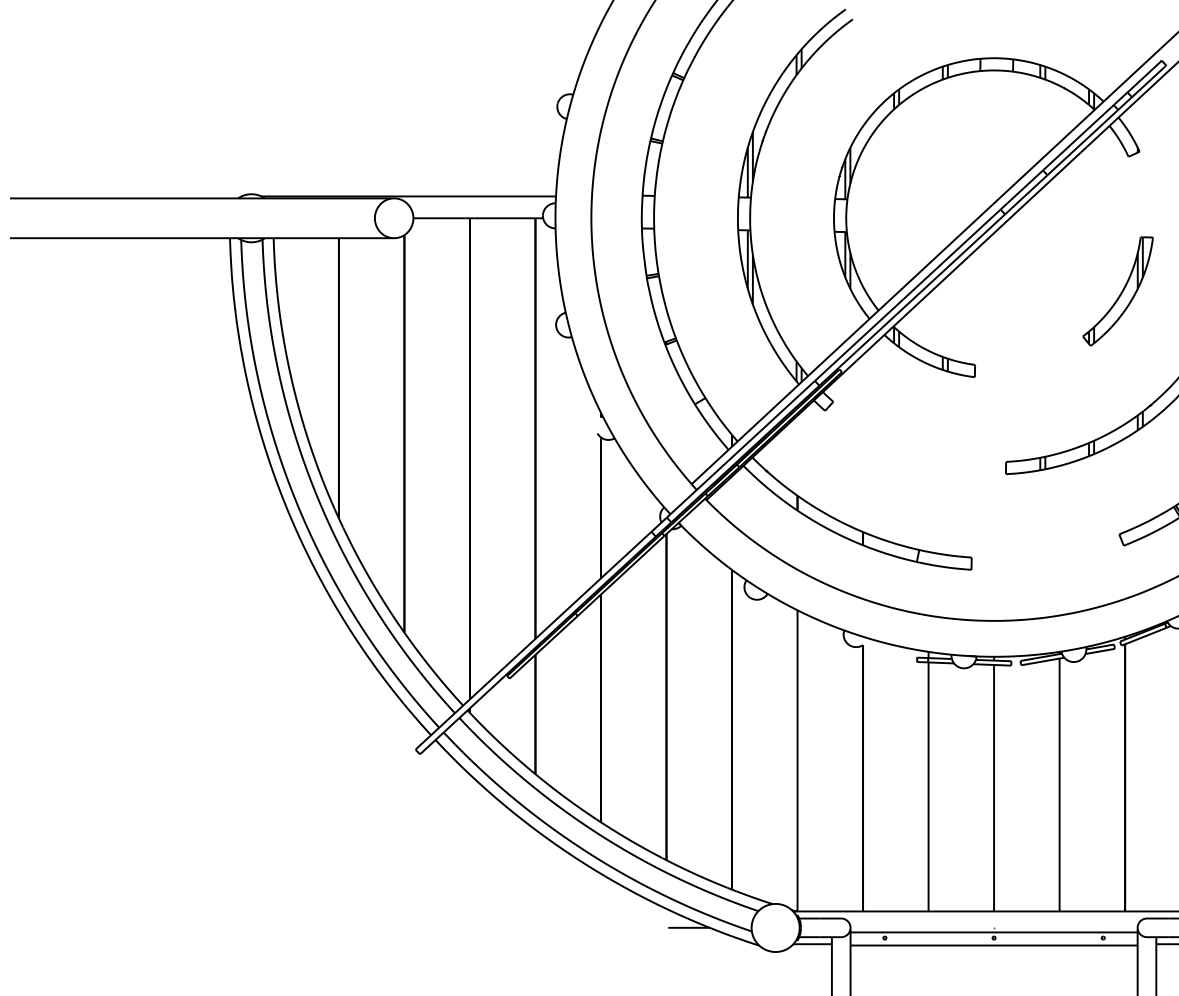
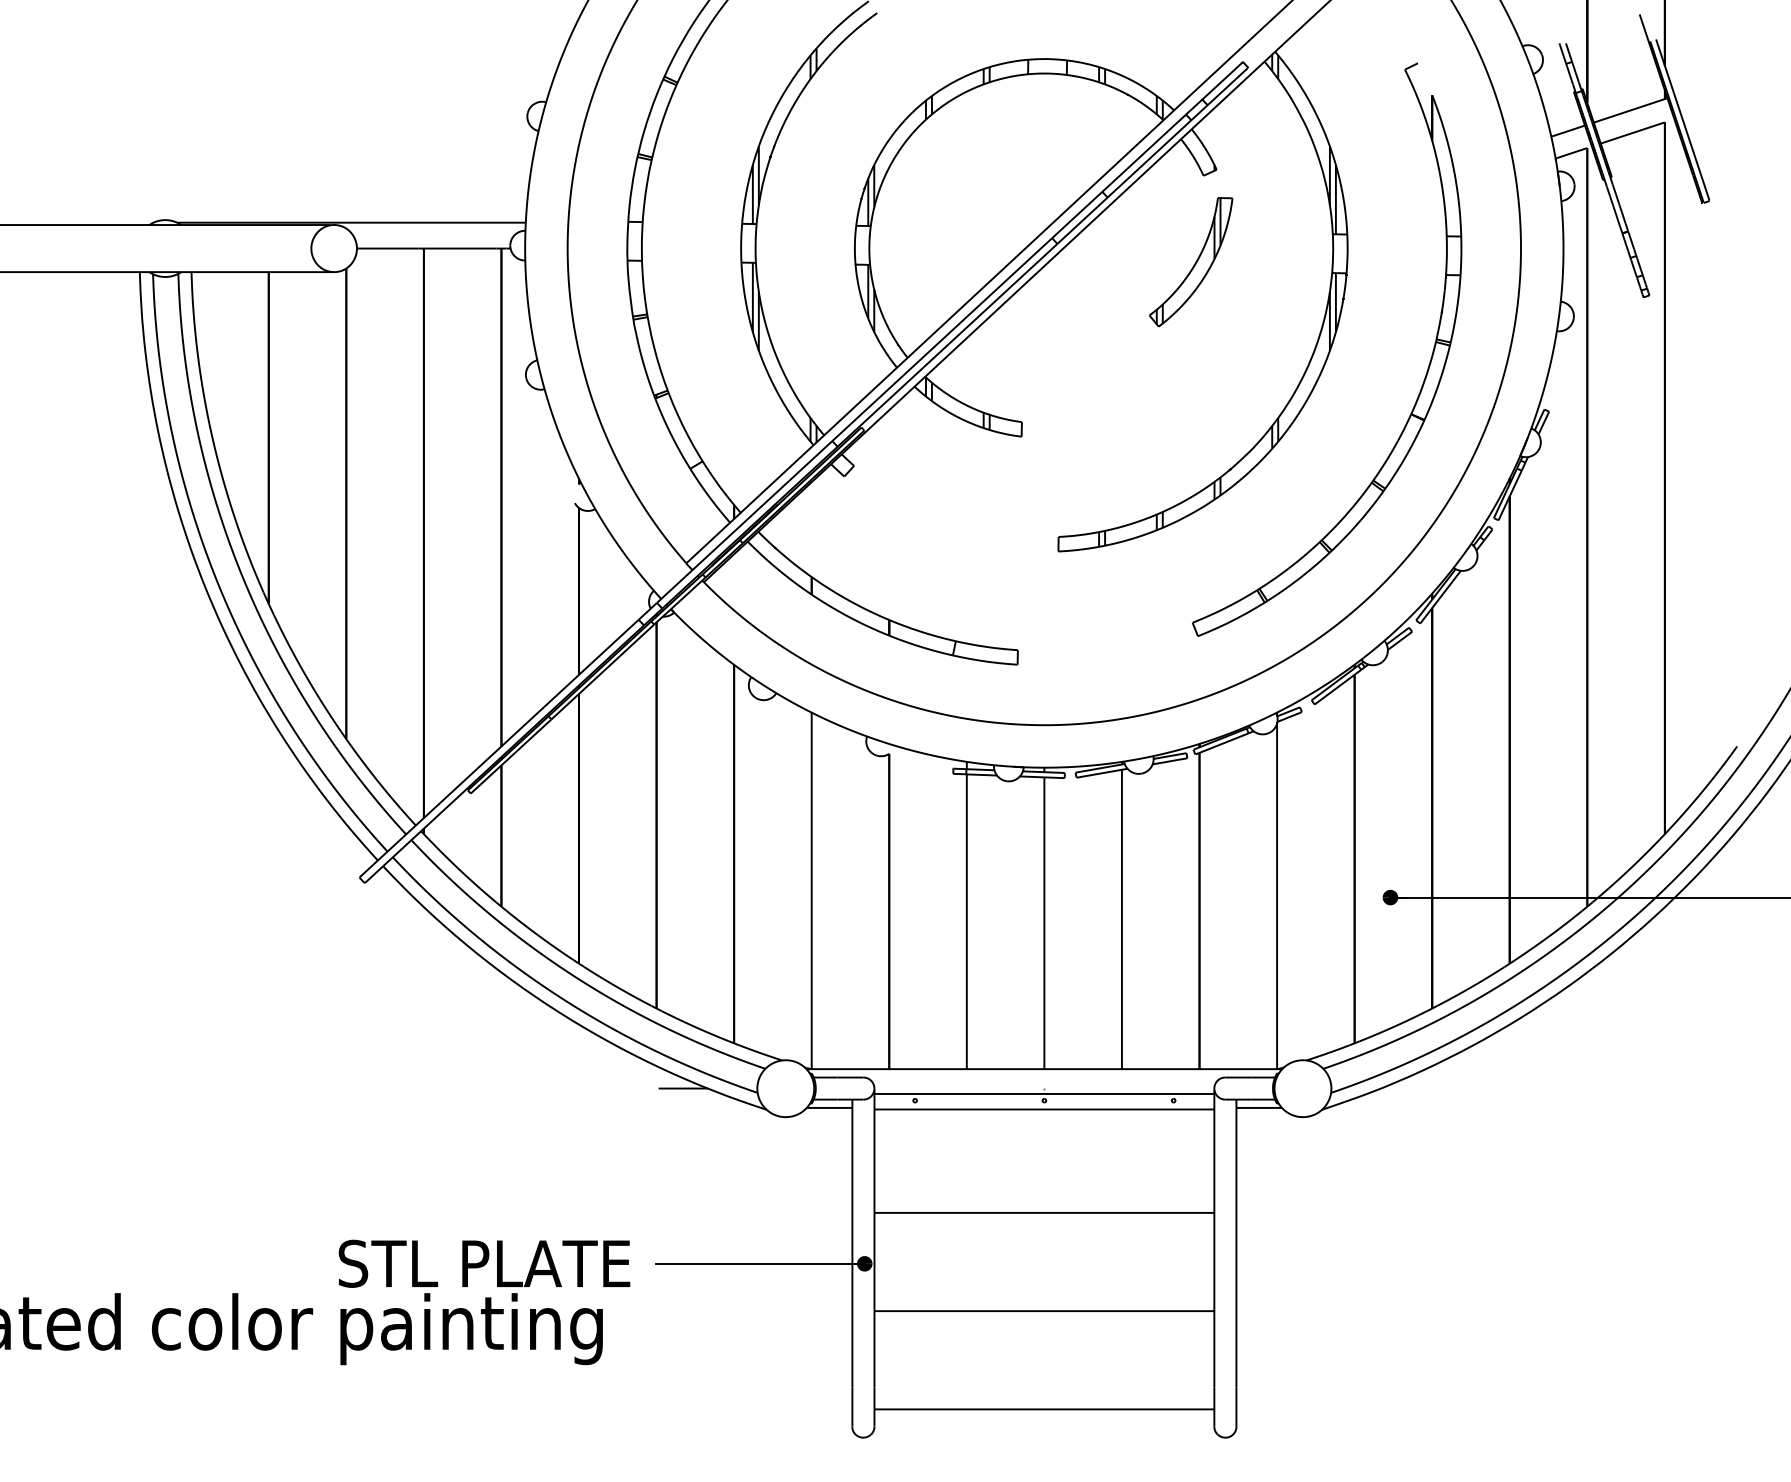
part: (1118, 291) -> (1191, 262), moved

